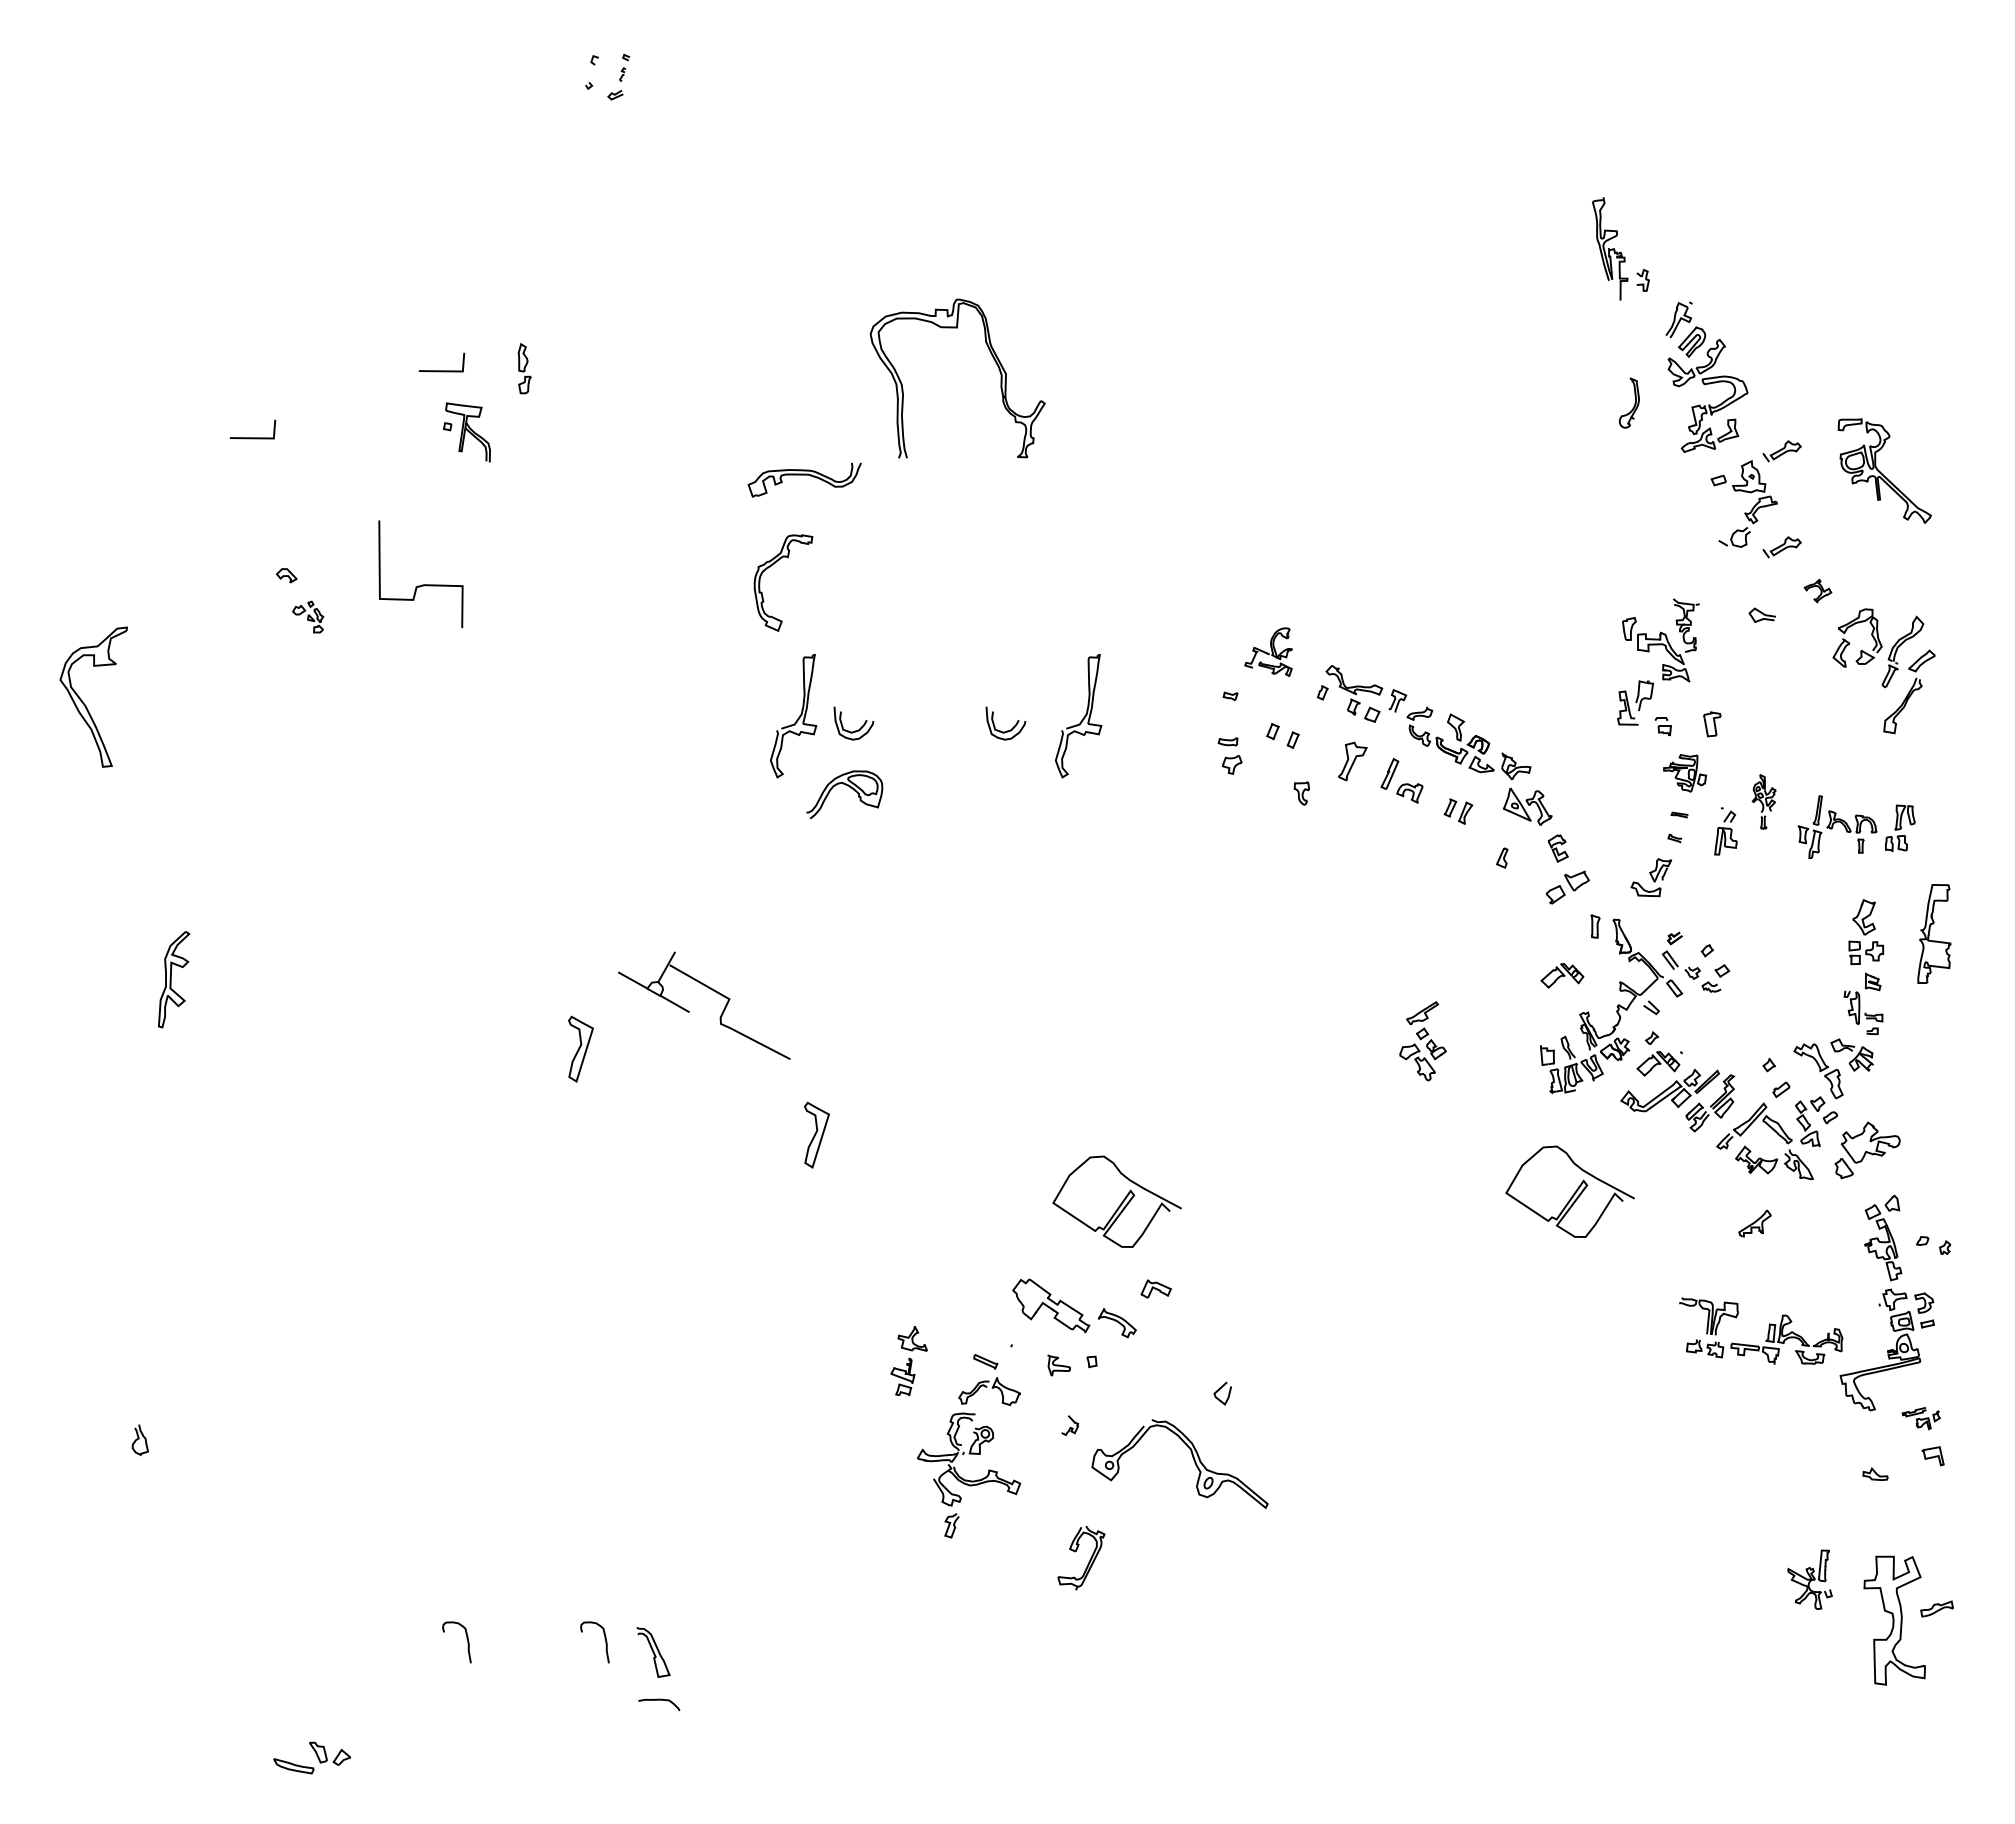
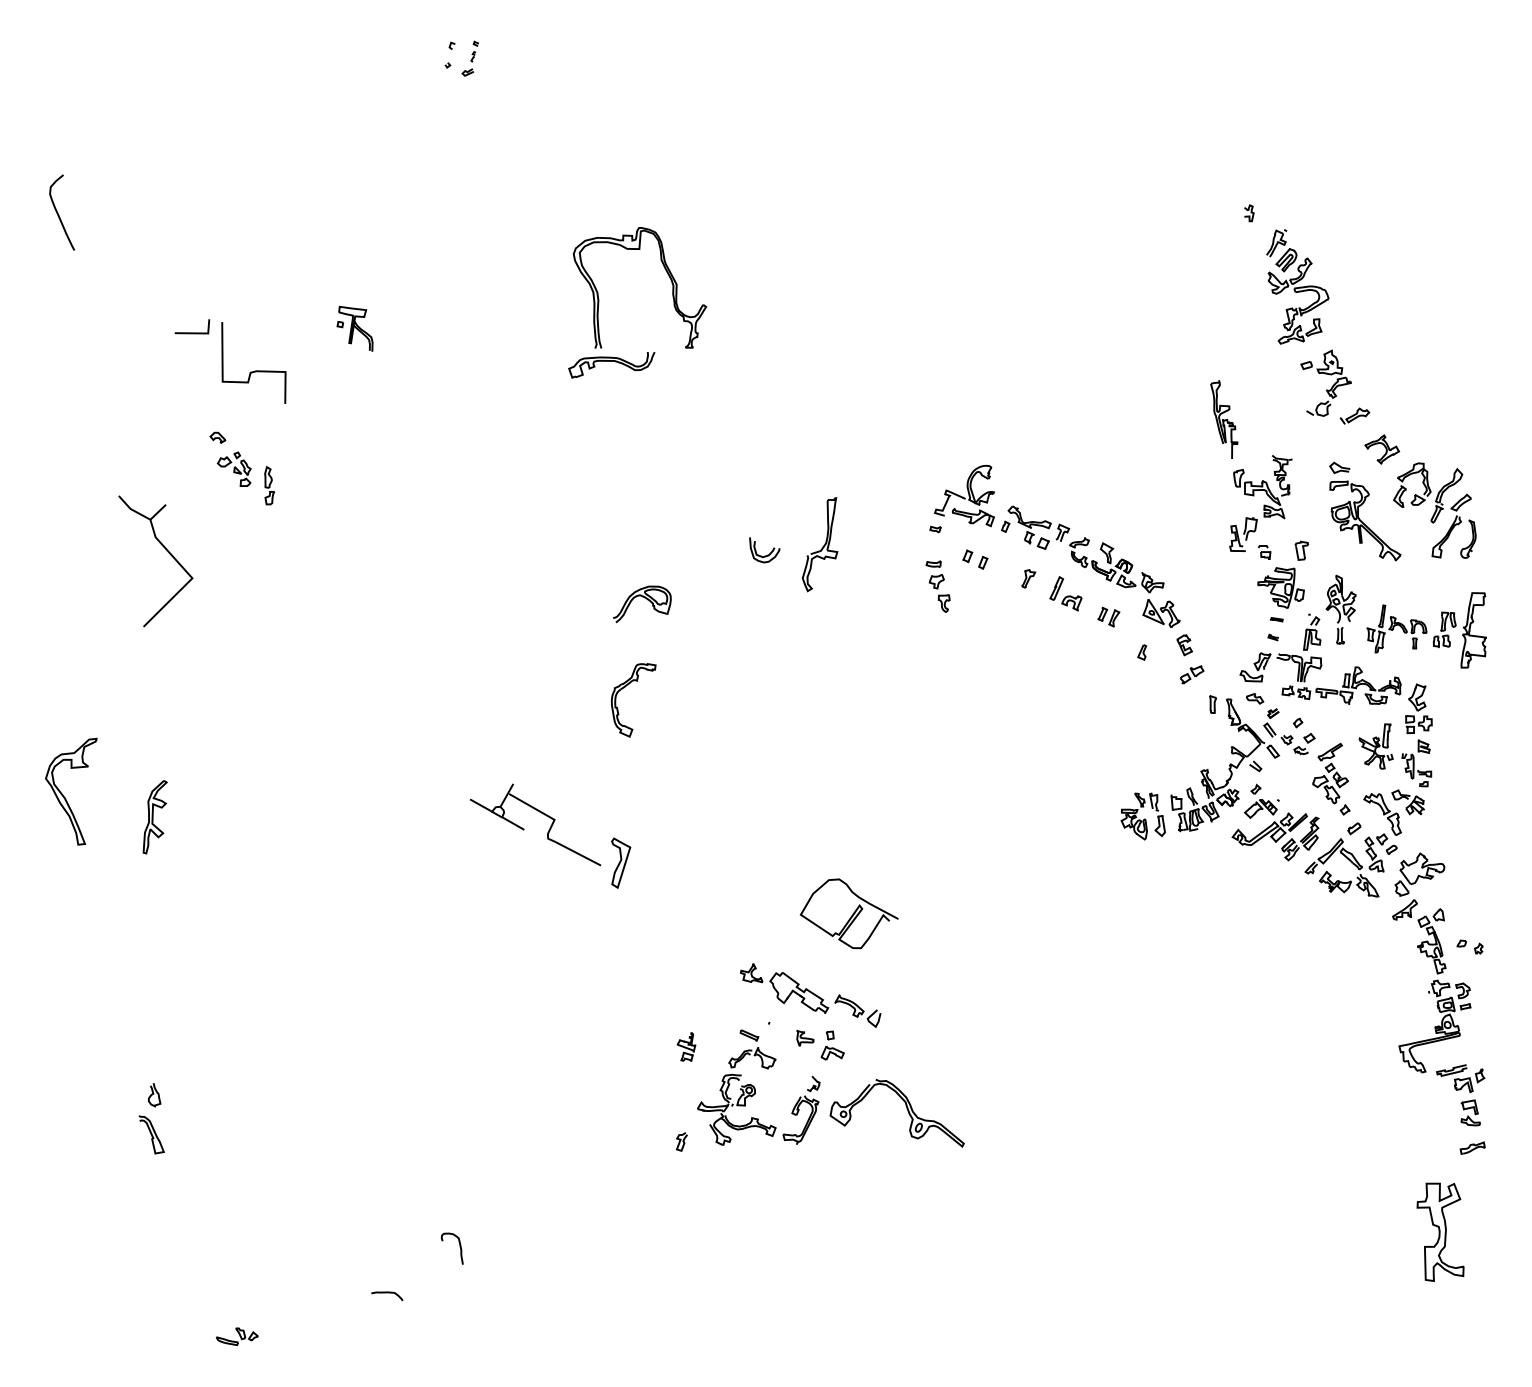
part: (1610, 248) -> (1224, 419), moved
curve: (77, 281) -> (58, 214), added
part: (993, 359) -> (667, 273), moved
part: (524, 368) -> (269, 485), moved
line: (441, 370) -> (335, 281), removed
part: (1628, 402) -> (1467, 538), moved
part: (1781, 451) -> (1354, 343), removed
part: (1884, 470) -> (1365, 520), moved
part: (770, 567) -> (623, 688), moved
curve: (422, 584) -> (255, 370), moved
part: (1817, 590) -> (1381, 449), size x1.67
part: (307, 616) -> (233, 468), size x1.43
part: (1268, 651) -> (964, 495), size x1.67
part: (83, 701) -> (63, 795), moved
part: (793, 716) -> (603, 544), removed
part: (218, 723) -> (166, 550), added
part: (854, 730) -> (649, 555), removed
part: (1352, 760) -> (1028, 578), size x0.62
part: (1684, 773) -> (1280, 588), size x1.43
part: (1301, 793) -> (943, 603), moved
part: (1764, 801) -> (1341, 609), size x1.67
part: (1567, 887) -> (1191, 674), size x0.71
curve: (1650, 917) -> (1254, 697), added
part: (1934, 933) -> (1473, 630), moved
part: (1562, 975) -> (1187, 741), removed
part: (174, 979) -> (155, 817), moved
part: (689, 1011) -> (524, 829), moved
part: (1422, 1041) -> (1330, 773), moved
curve: (580, 1048) -> (441, 797), removed
part: (1503, 1073) -> (1143, 816), added
curve: (1573, 1193) -> (1196, 907), removed
part: (1754, 1223) -> (1404, 909), moved
part: (1155, 1288) -> (832, 1052), moved
part: (1767, 1333) -> (1343, 680), moved
part: (912, 1338) -> (751, 972), moved
curve: (1219, 1390) -> (871, 1016), moved
part: (1921, 1418) -> (1460, 1078), size x1.67
curve: (139, 1439) -> (153, 1094), moved
curve: (1875, 1473) -> (1470, 1120), moved
curve: (950, 1525) -> (680, 1141), moved
part: (1076, 1551) -> (797, 1115), moved
part: (1809, 1579) -> (1375, 746), moved
part: (1936, 1608) -> (1472, 1147), moved
curve: (466, 1638) -> (354, 1245), removed
curve: (653, 1652) -> (151, 1134), moved
curve: (659, 1700) -> (387, 1292), moved
part: (311, 1757) -> (236, 1336), size x0.71

